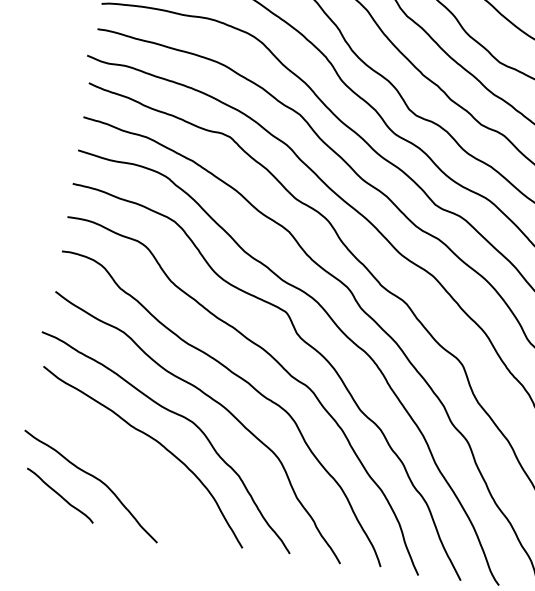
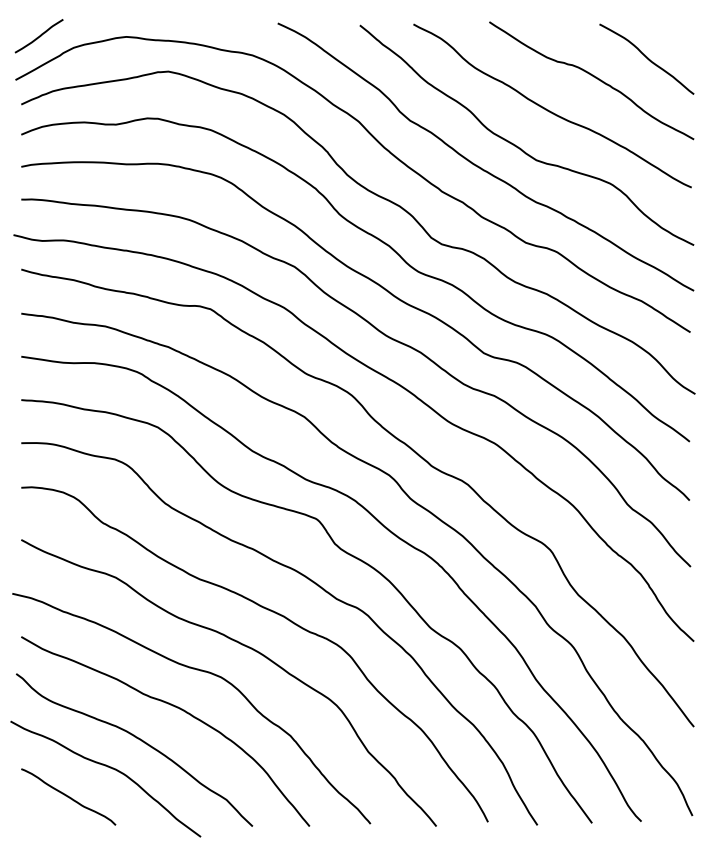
curve: (121, 460) -> (139, 740), added

